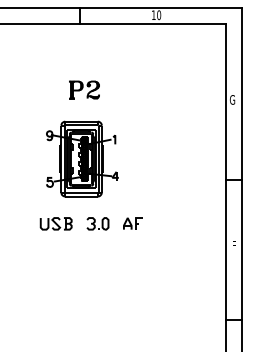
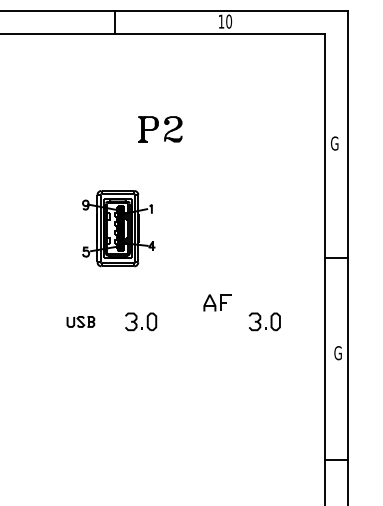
part: (84, 89) -> (160, 128), moved
part: (82, 158) -> (118, 227), size x0.7
part: (55, 223) -> (79, 321), size x0.6
part: (132, 223) -> (216, 302), moved
part: (183, 223) -> (264, 321), added
text: (234, 245) -> (337, 353), F -> G

